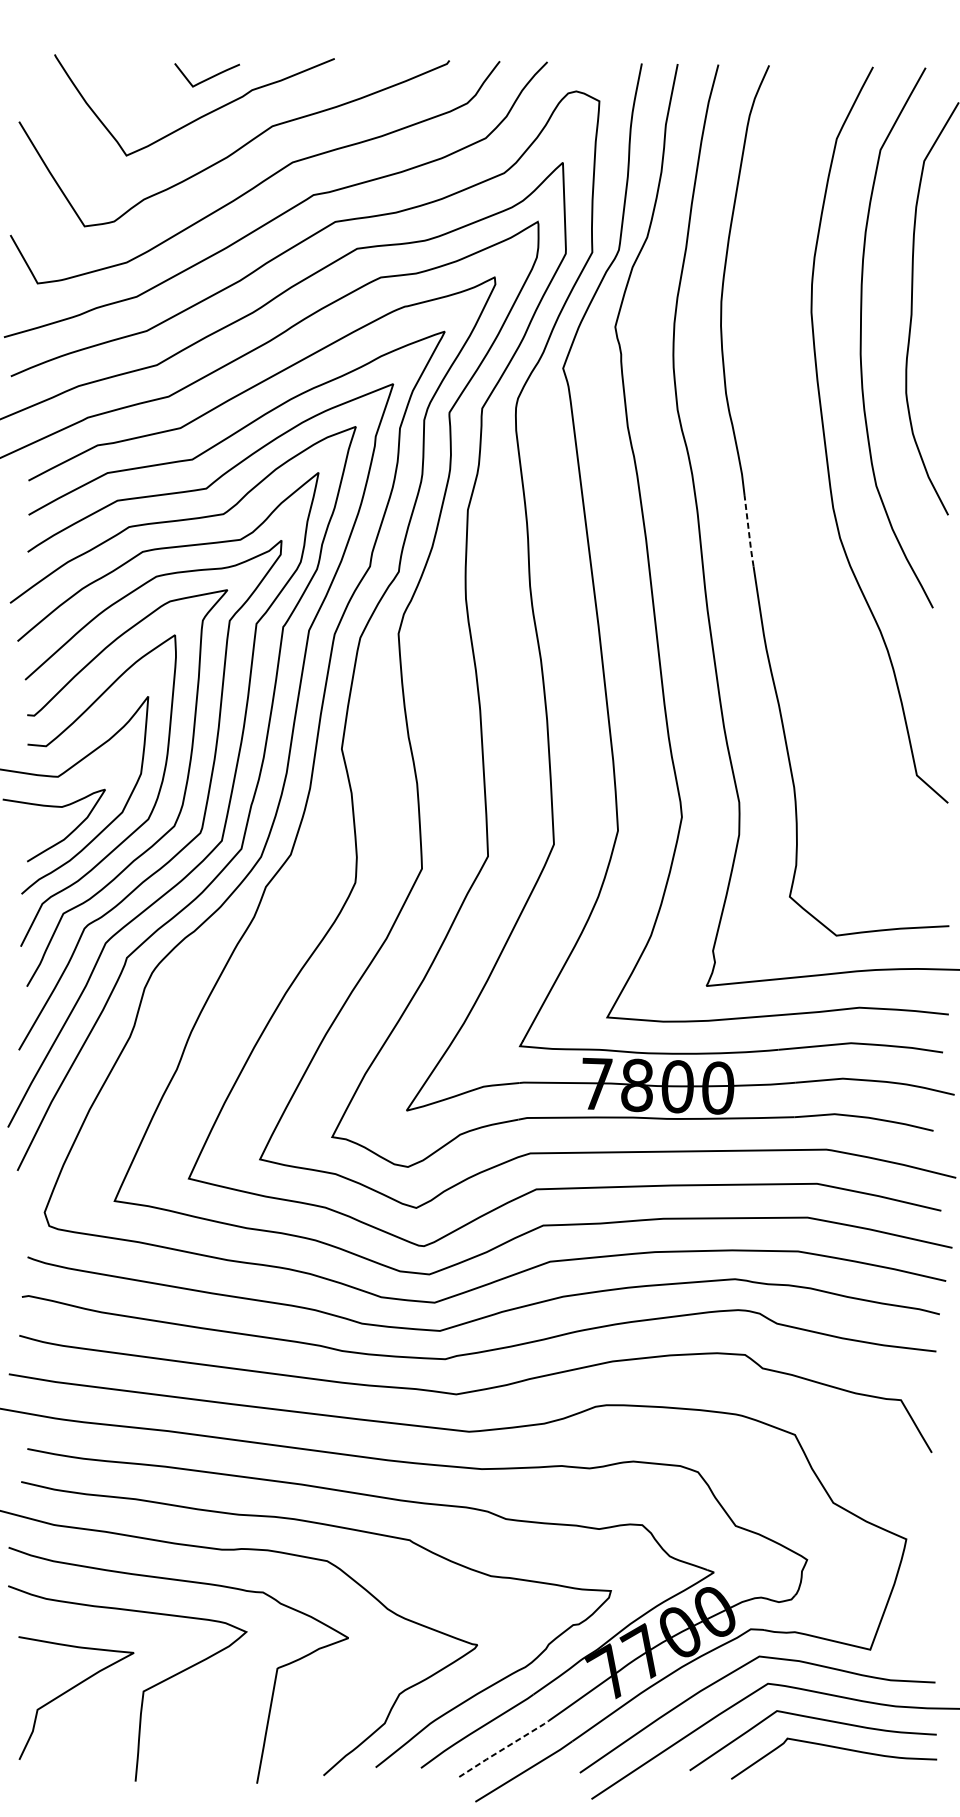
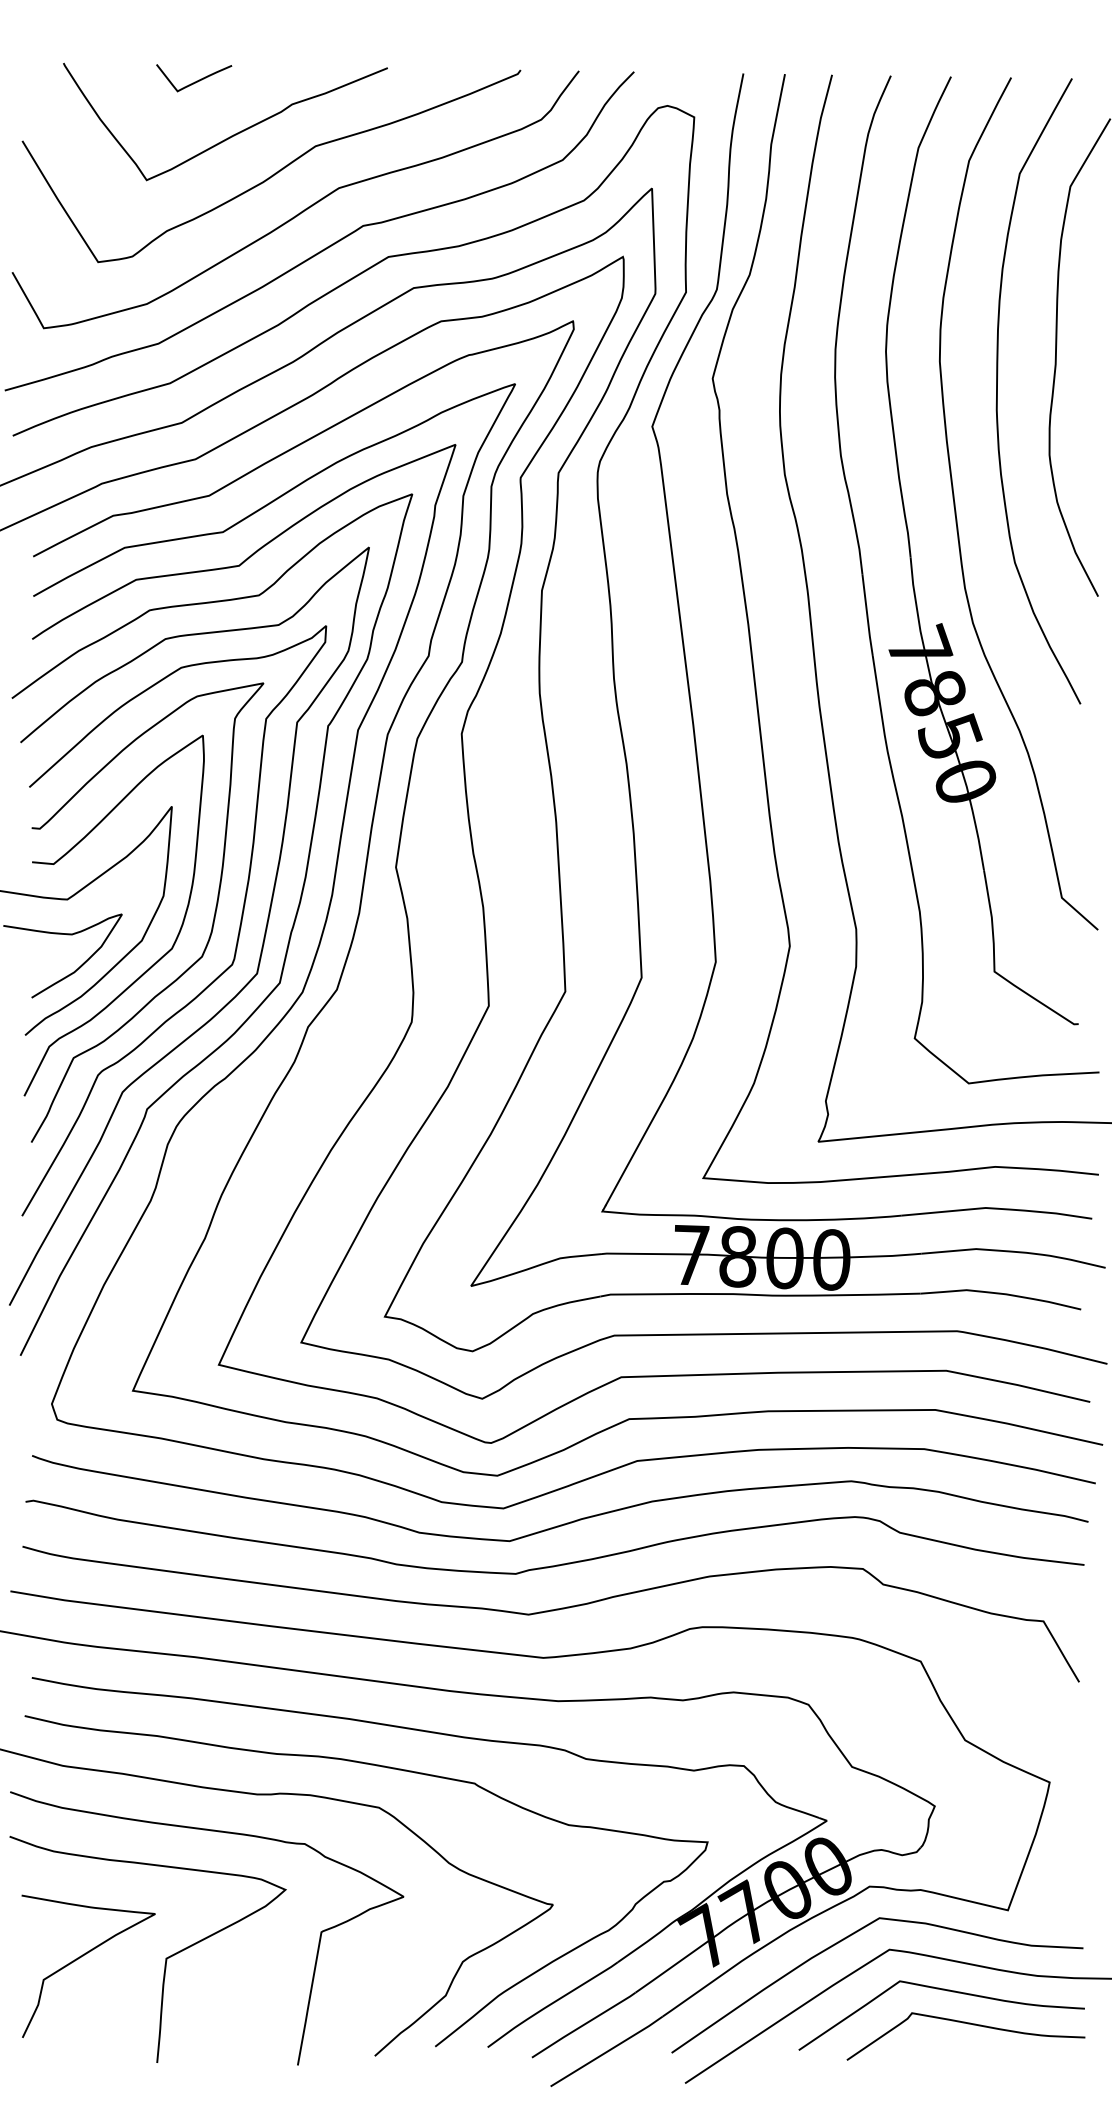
curve: (209, 77) -> (196, 80), moved
part: (787, 477) -> (911, 553), added
line: (749, 531) -> (867, 615), dashed -> solid
line: (504, 1748) -> (584, 2024), dashed -> solid

